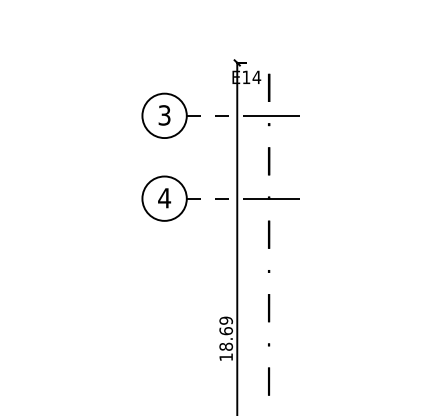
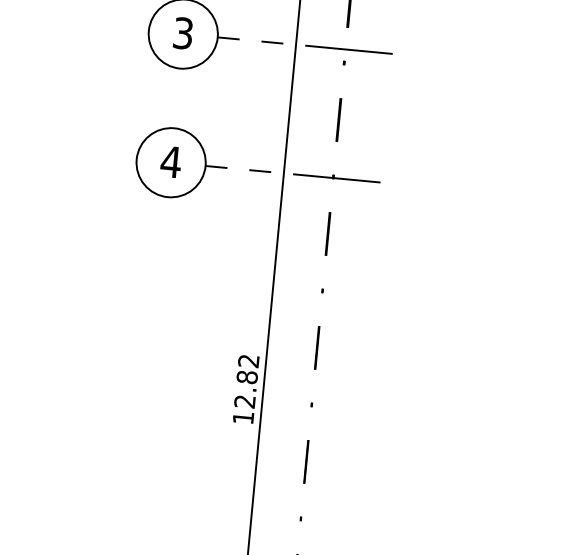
text: (226, 333) -> (247, 381), 18.69 -> 12.82

